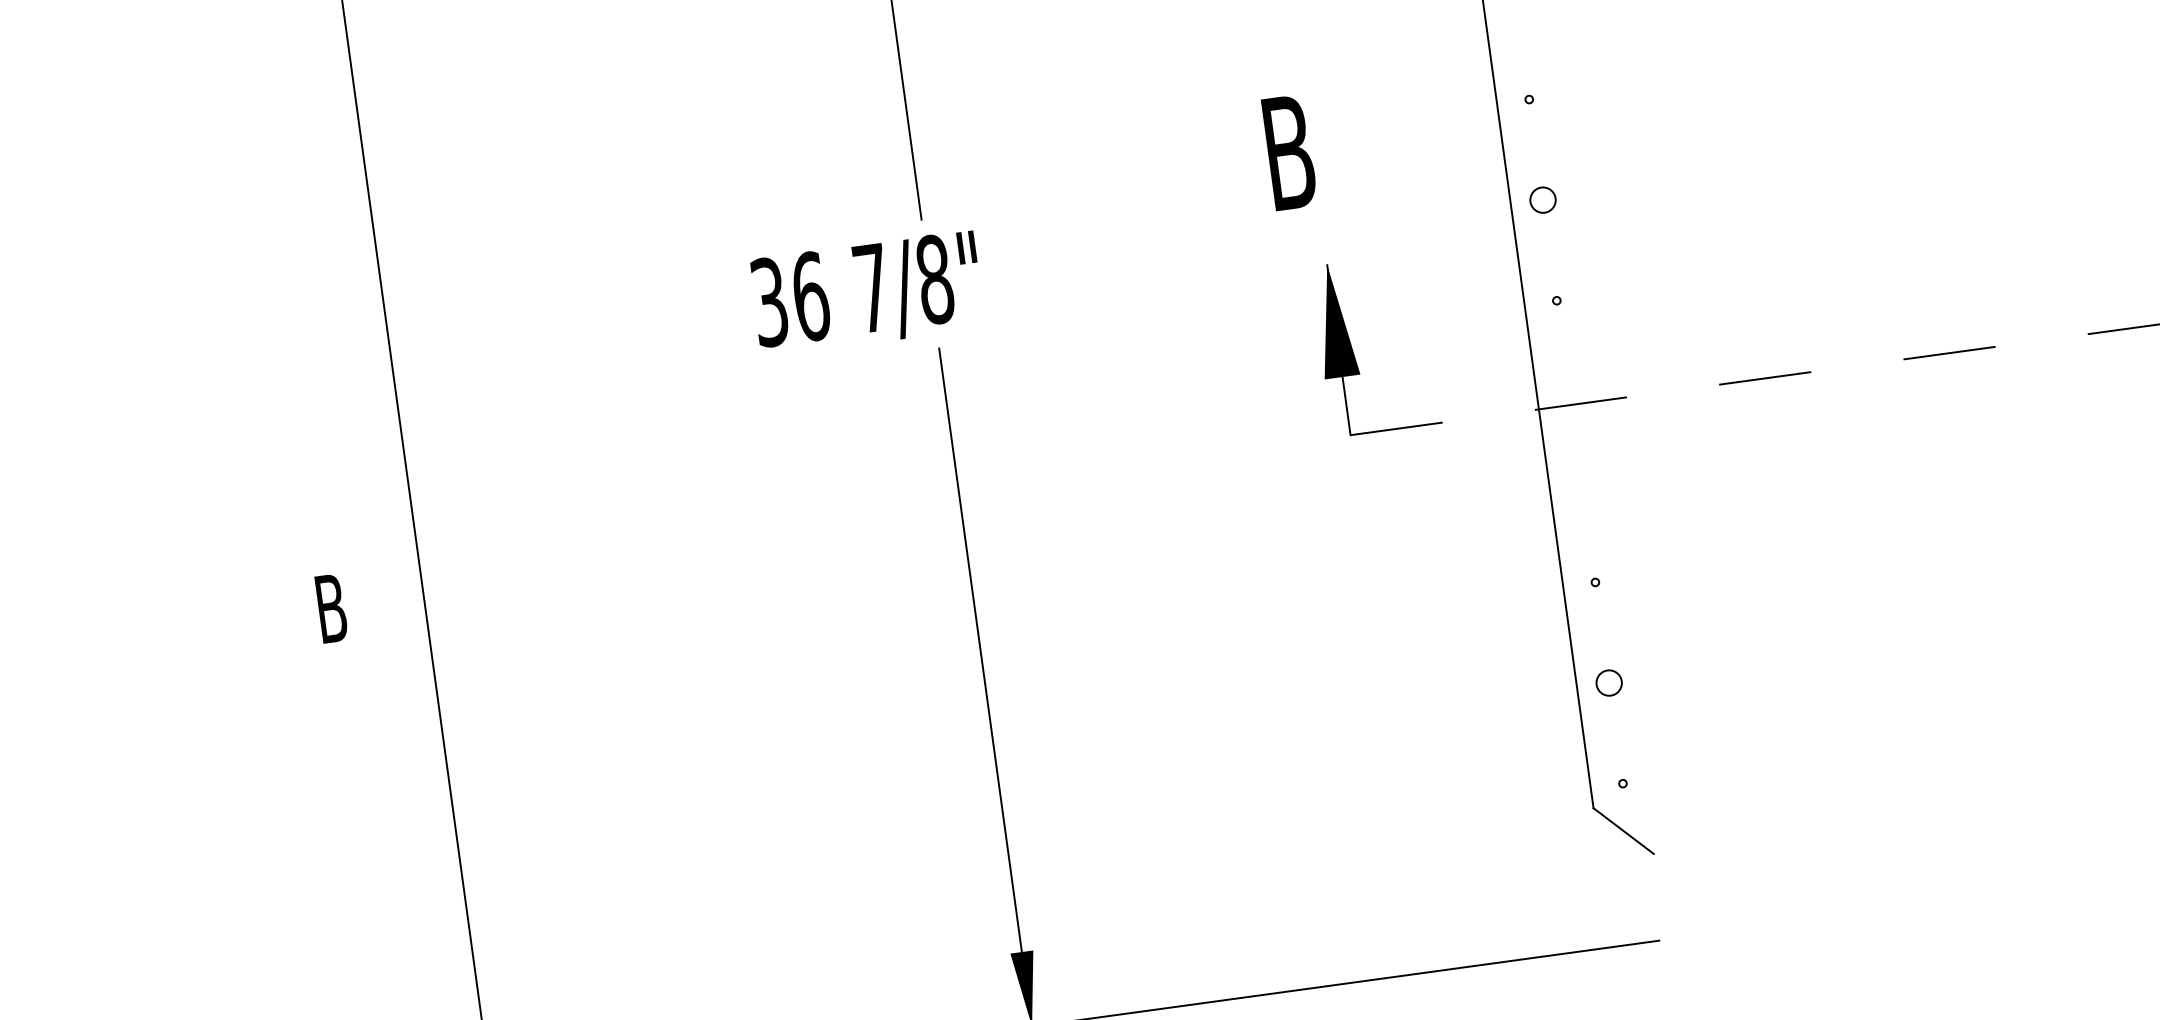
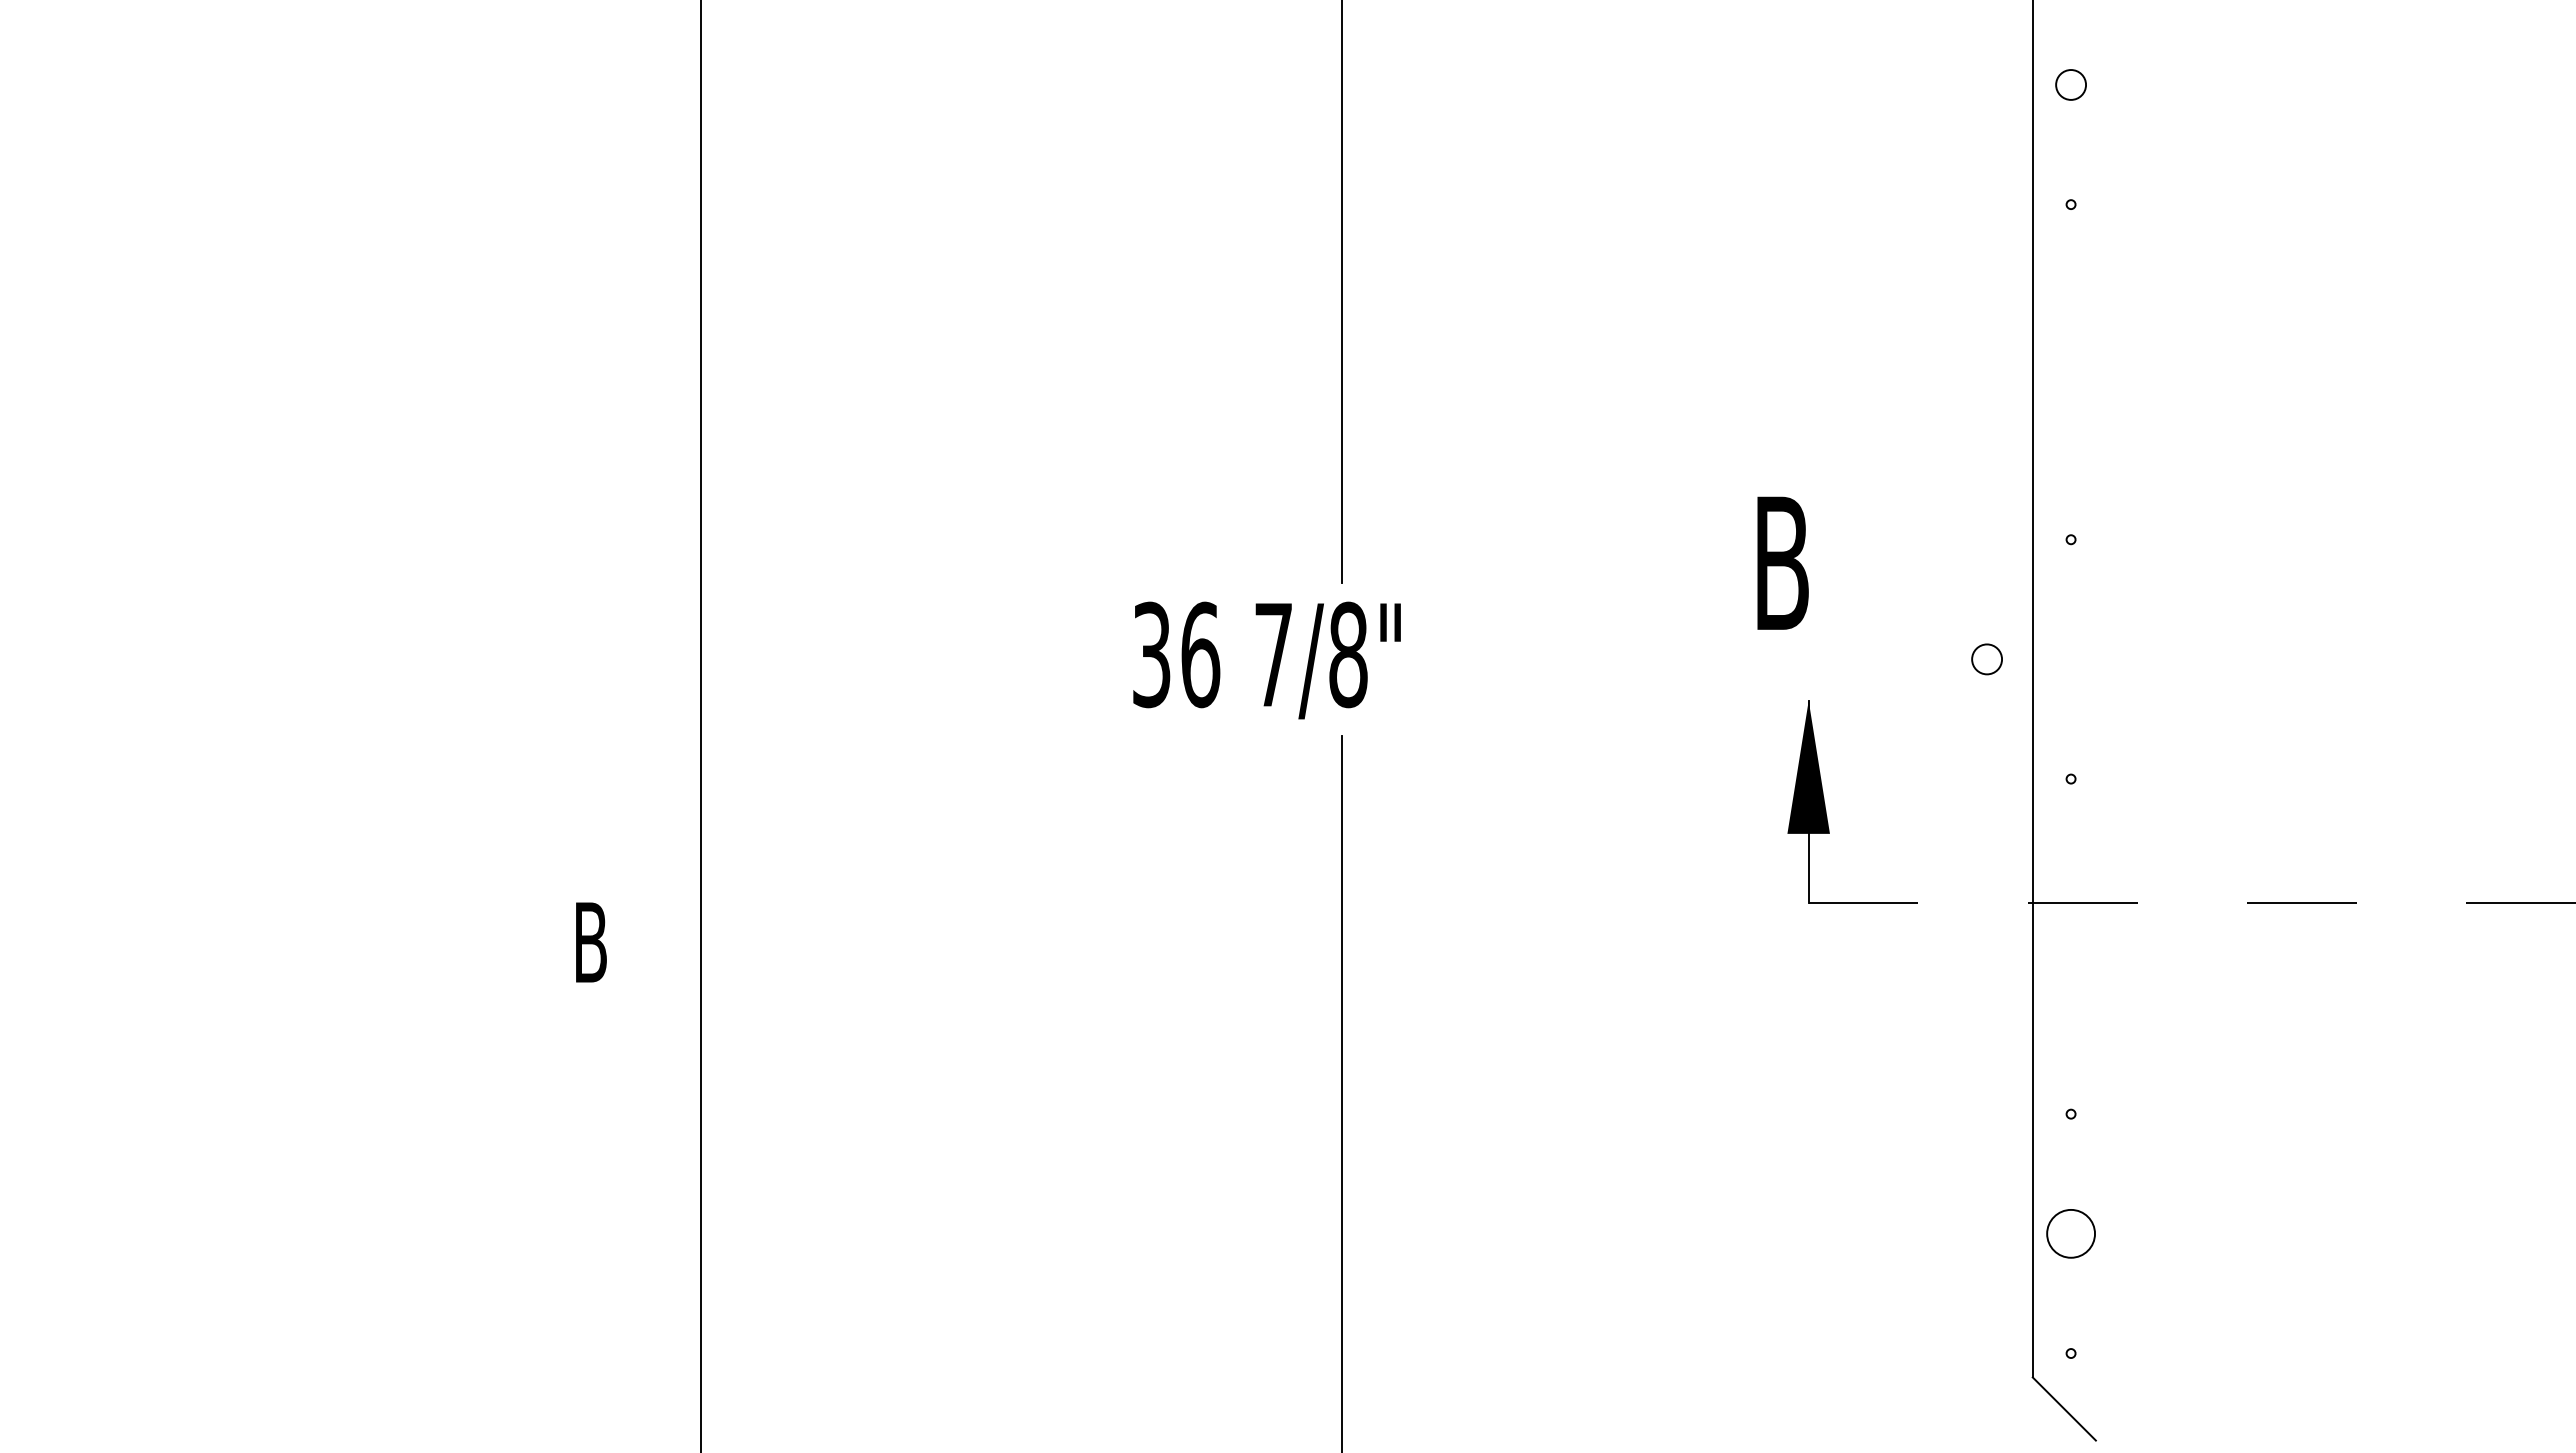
circle: (1542, 200) -> (1986, 659), moved
circle: (1609, 682) -> (2071, 1233), size x1.6

